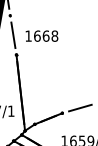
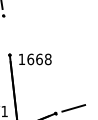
line: (13, 35) -> (6, 35), removed
text: (41, 35) -> (34, 58), moved

